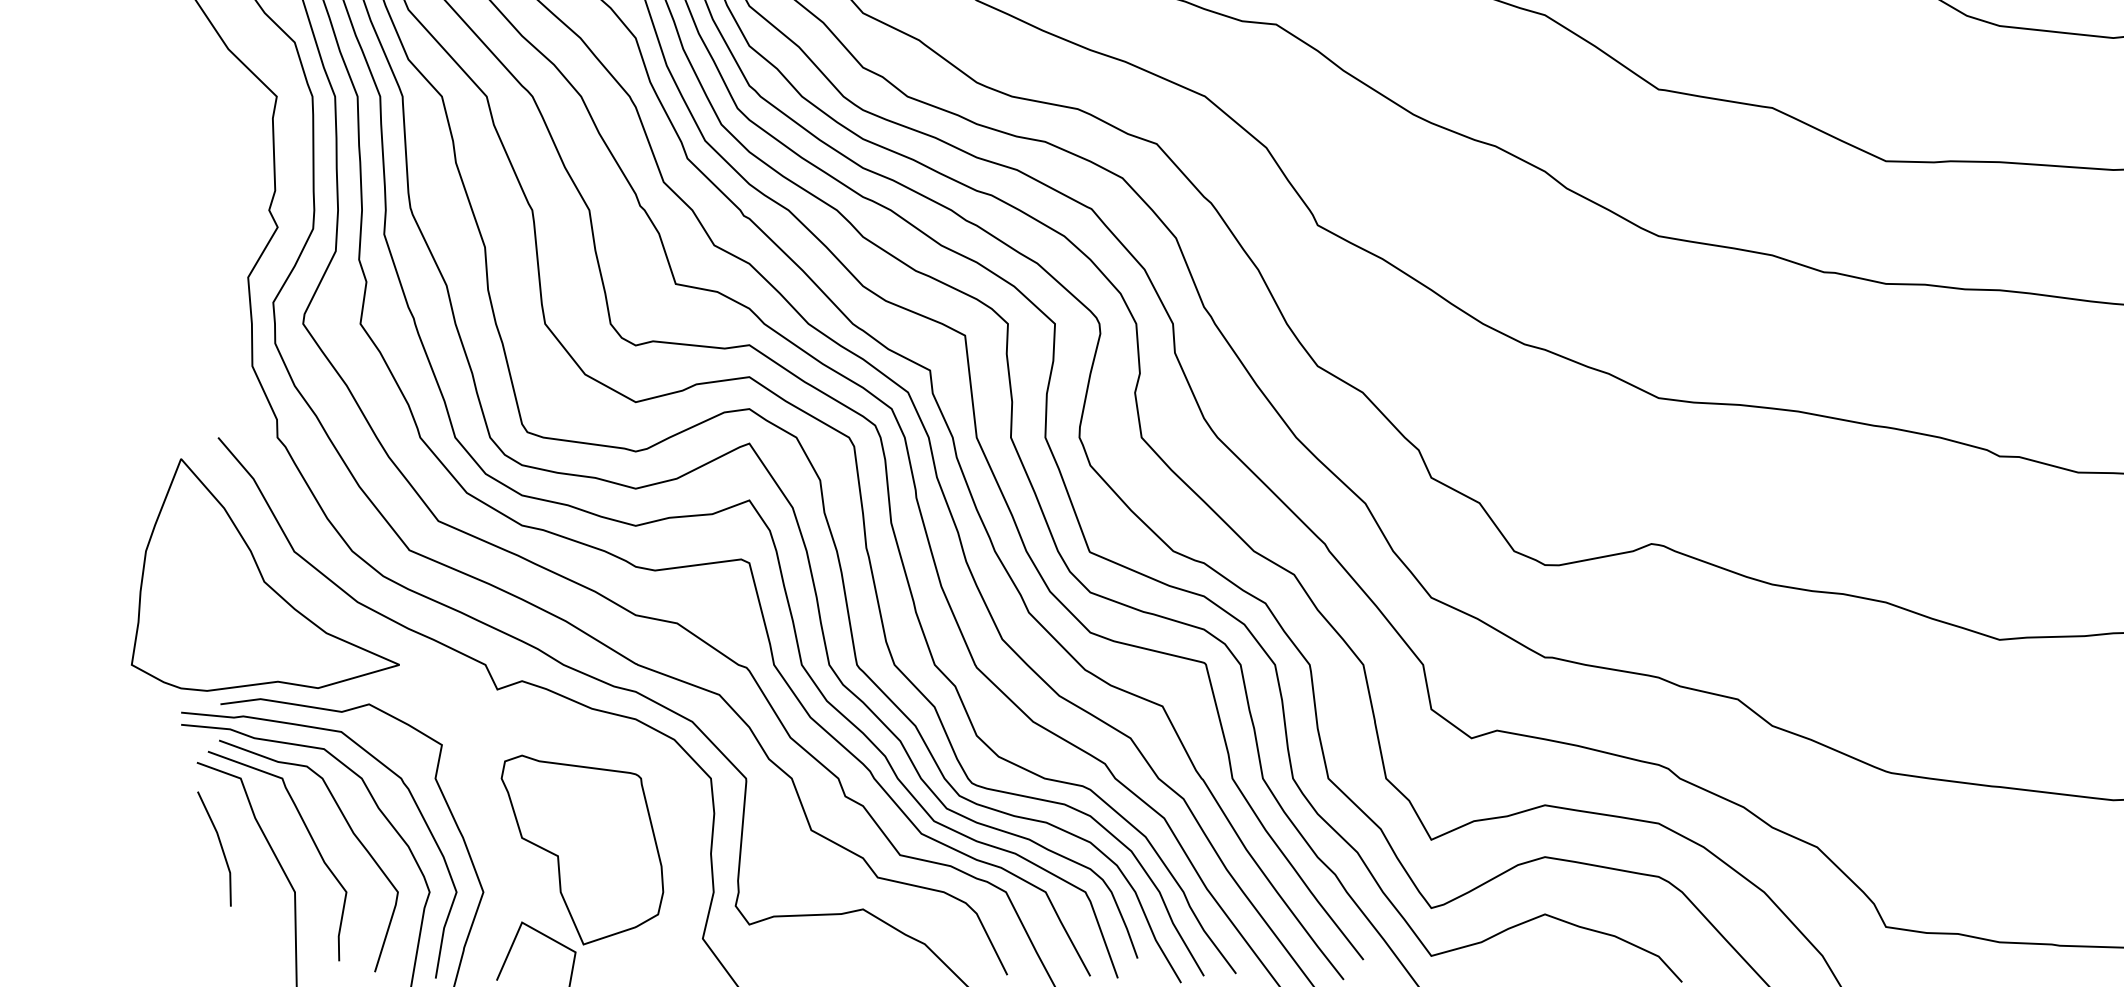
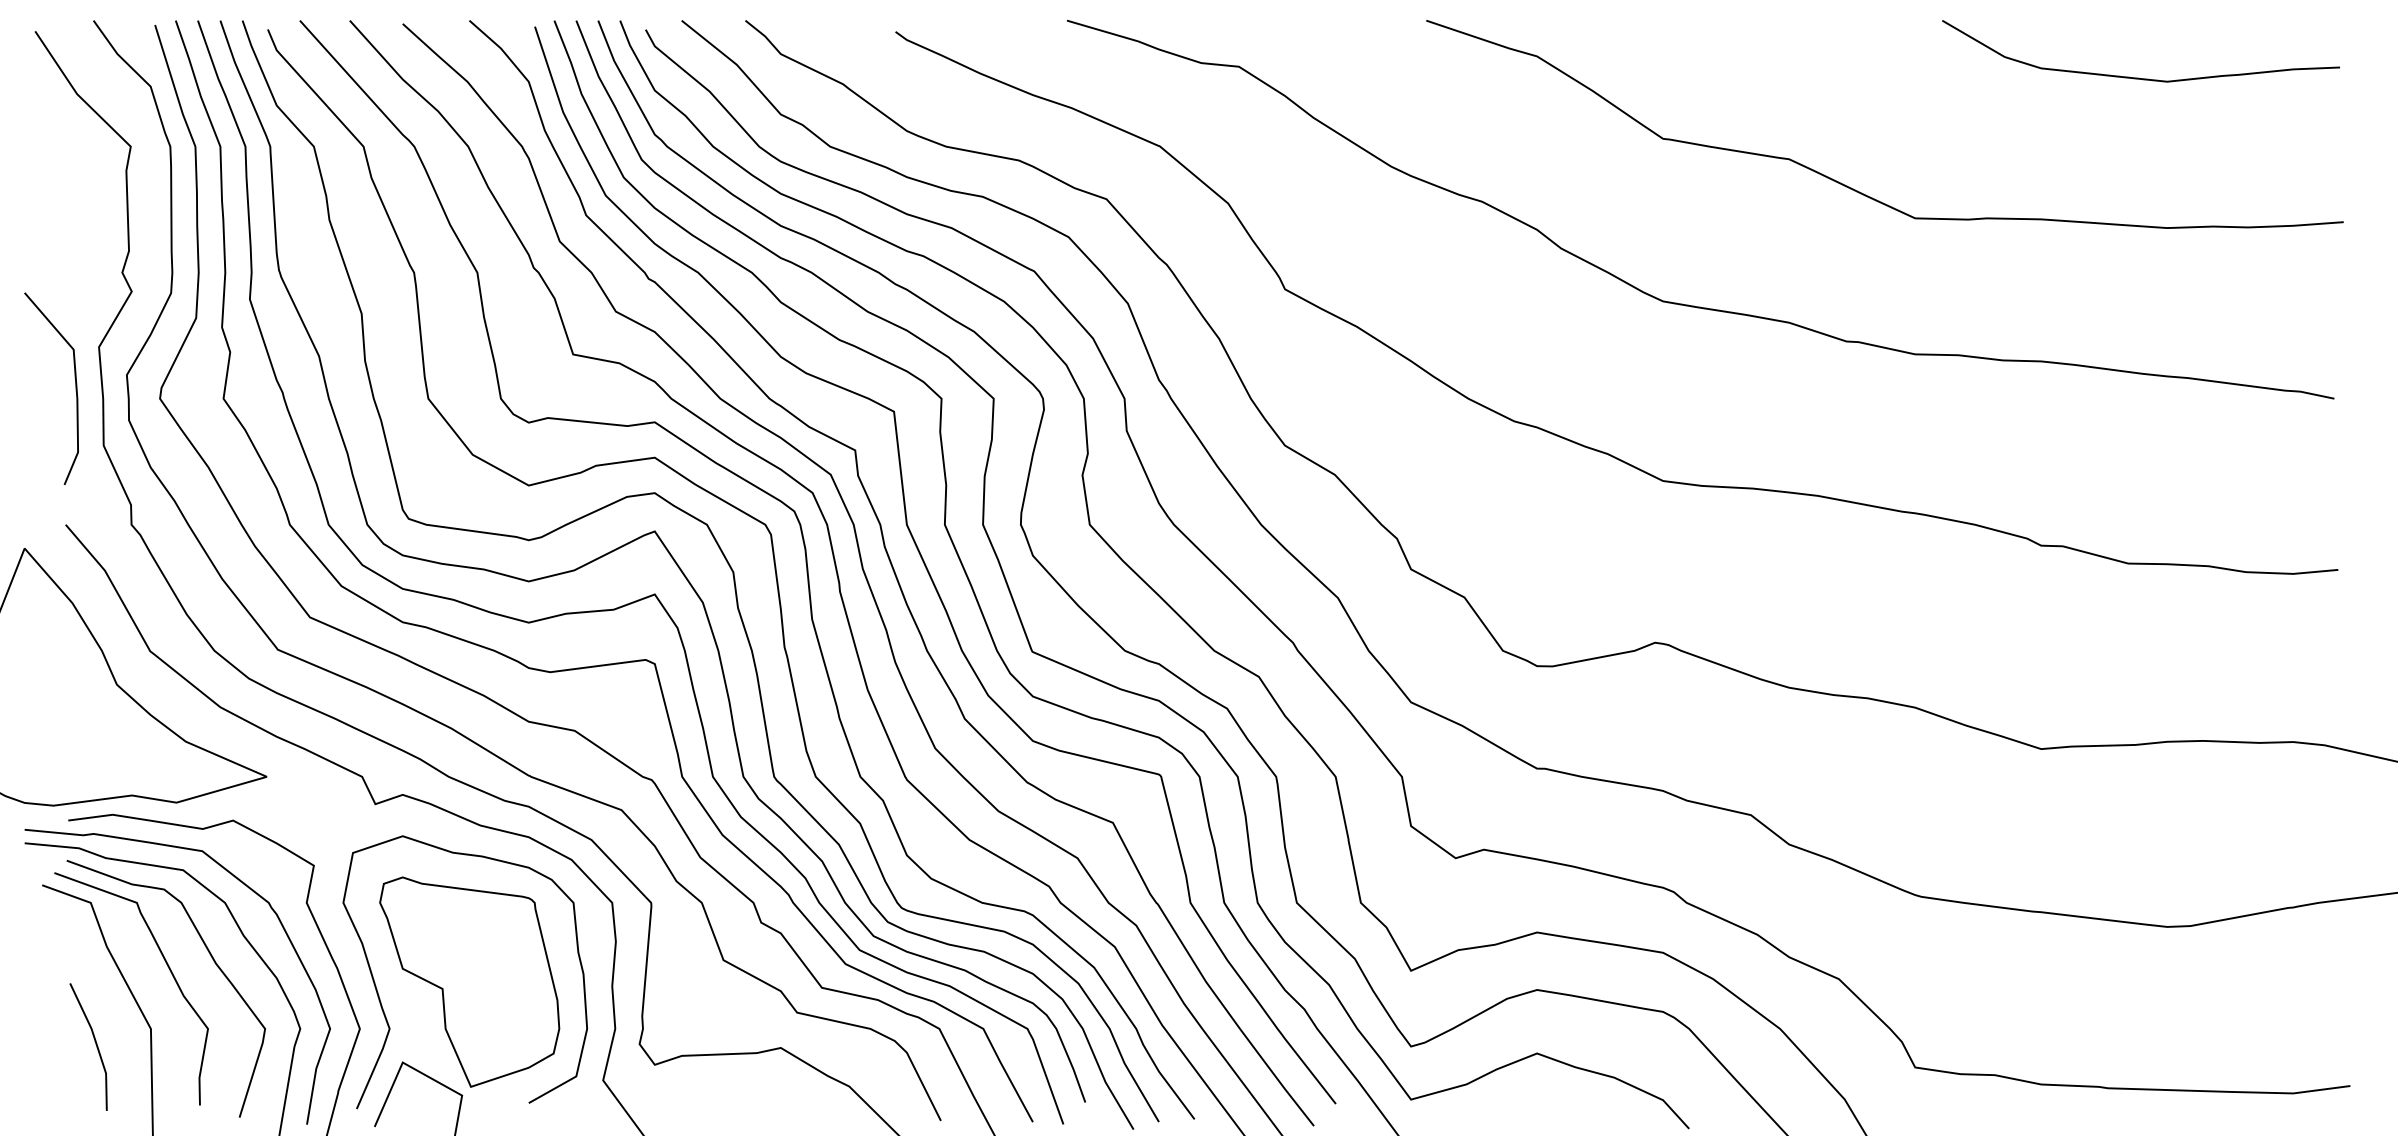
line: (226, 314) -> (75, 388), added
line: (220, 846) -> (95, 1044), moved
curve: (502, 864) -> (380, 998), added

